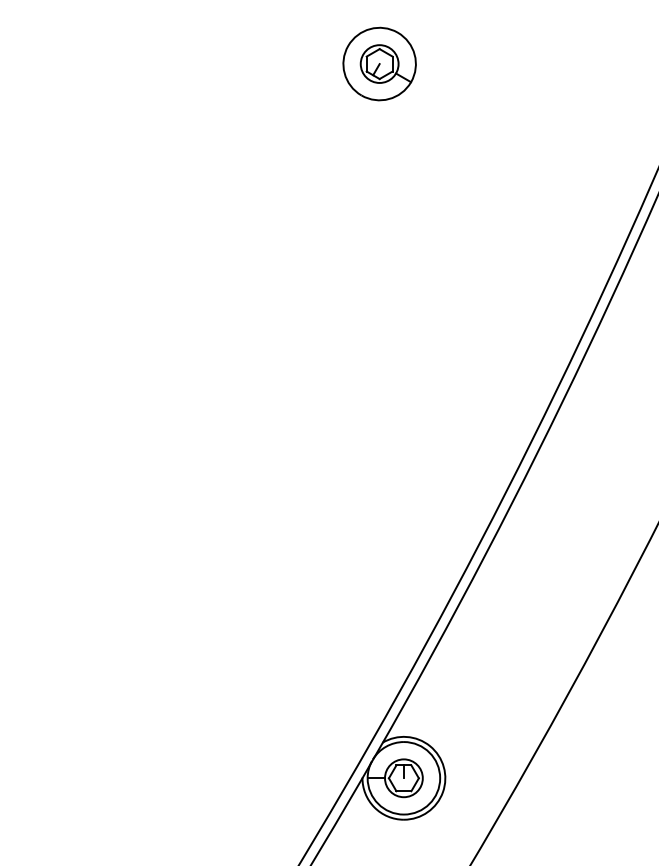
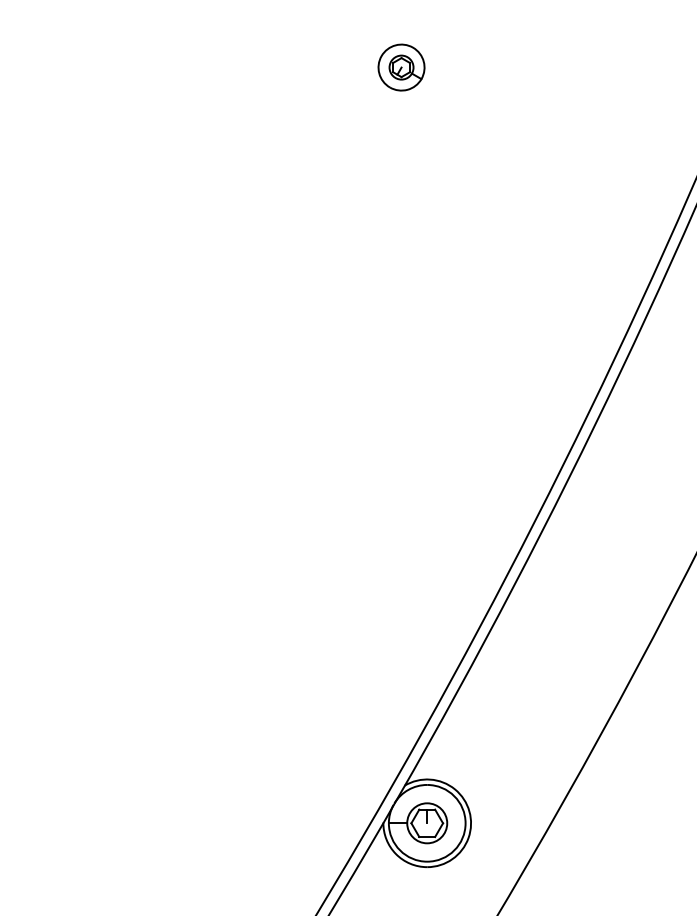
part: (379, 63) -> (401, 67), size x0.6

